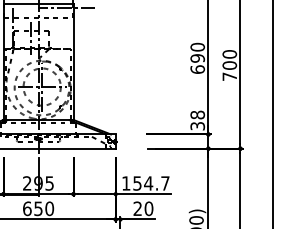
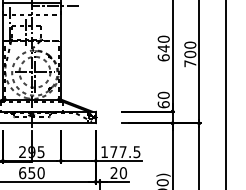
text: (197, 58) -> (163, 48), 690 -> 640
text: (197, 119) -> (163, 99), 38 -> 60
text: (151, 183) -> (125, 152), 154.7 -> 177.5

